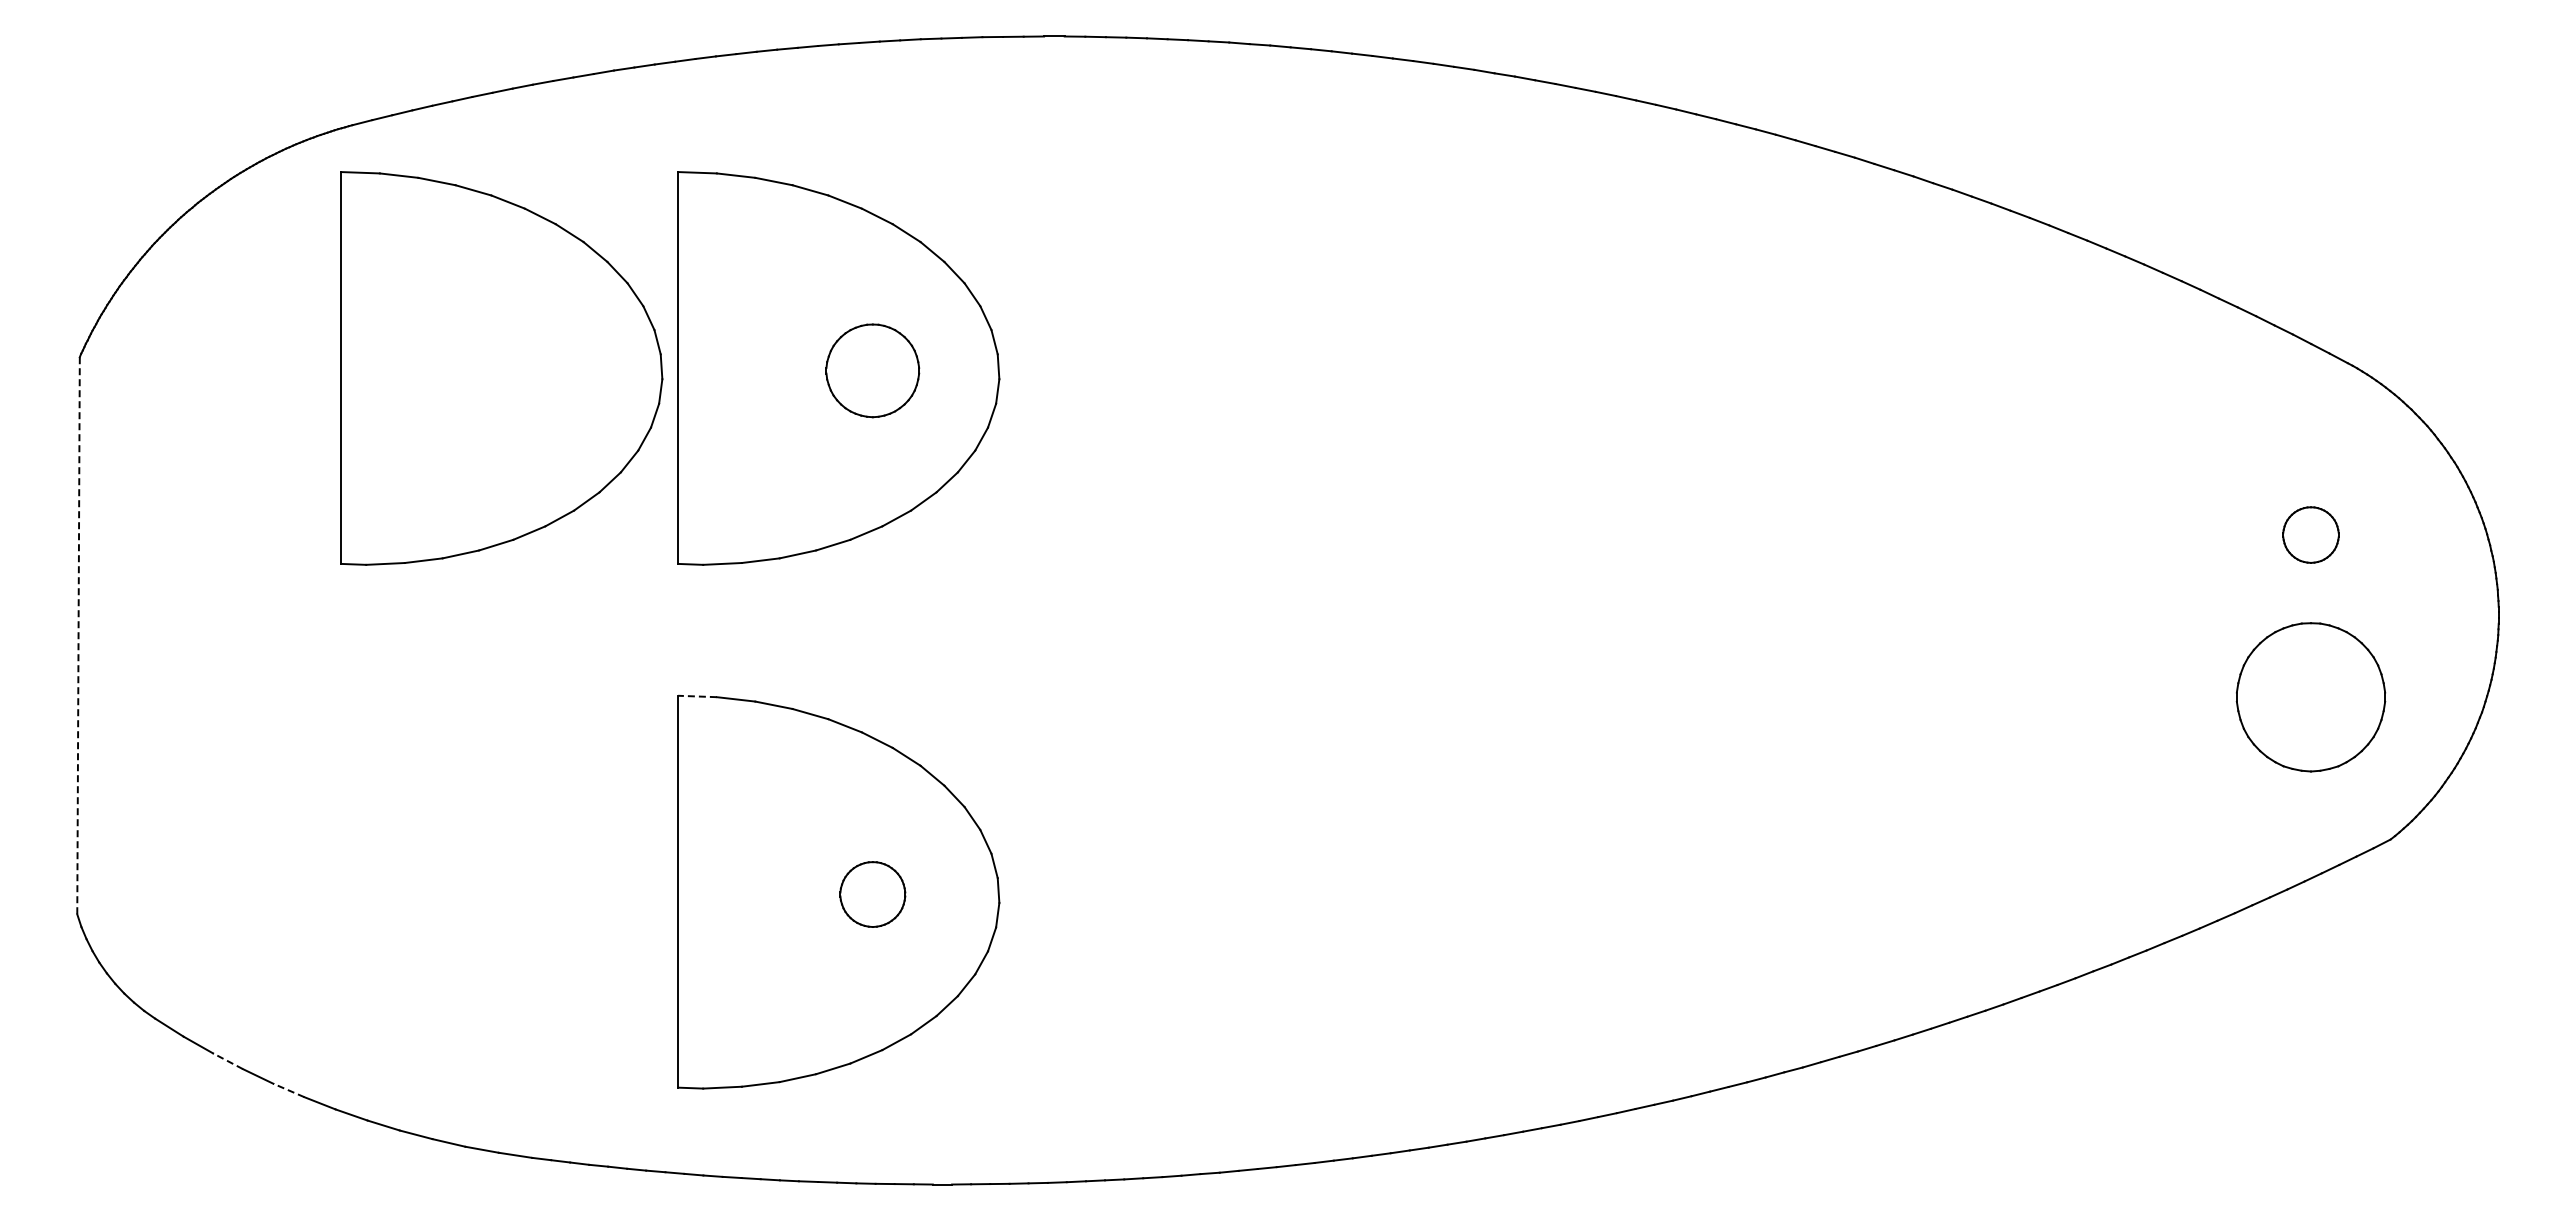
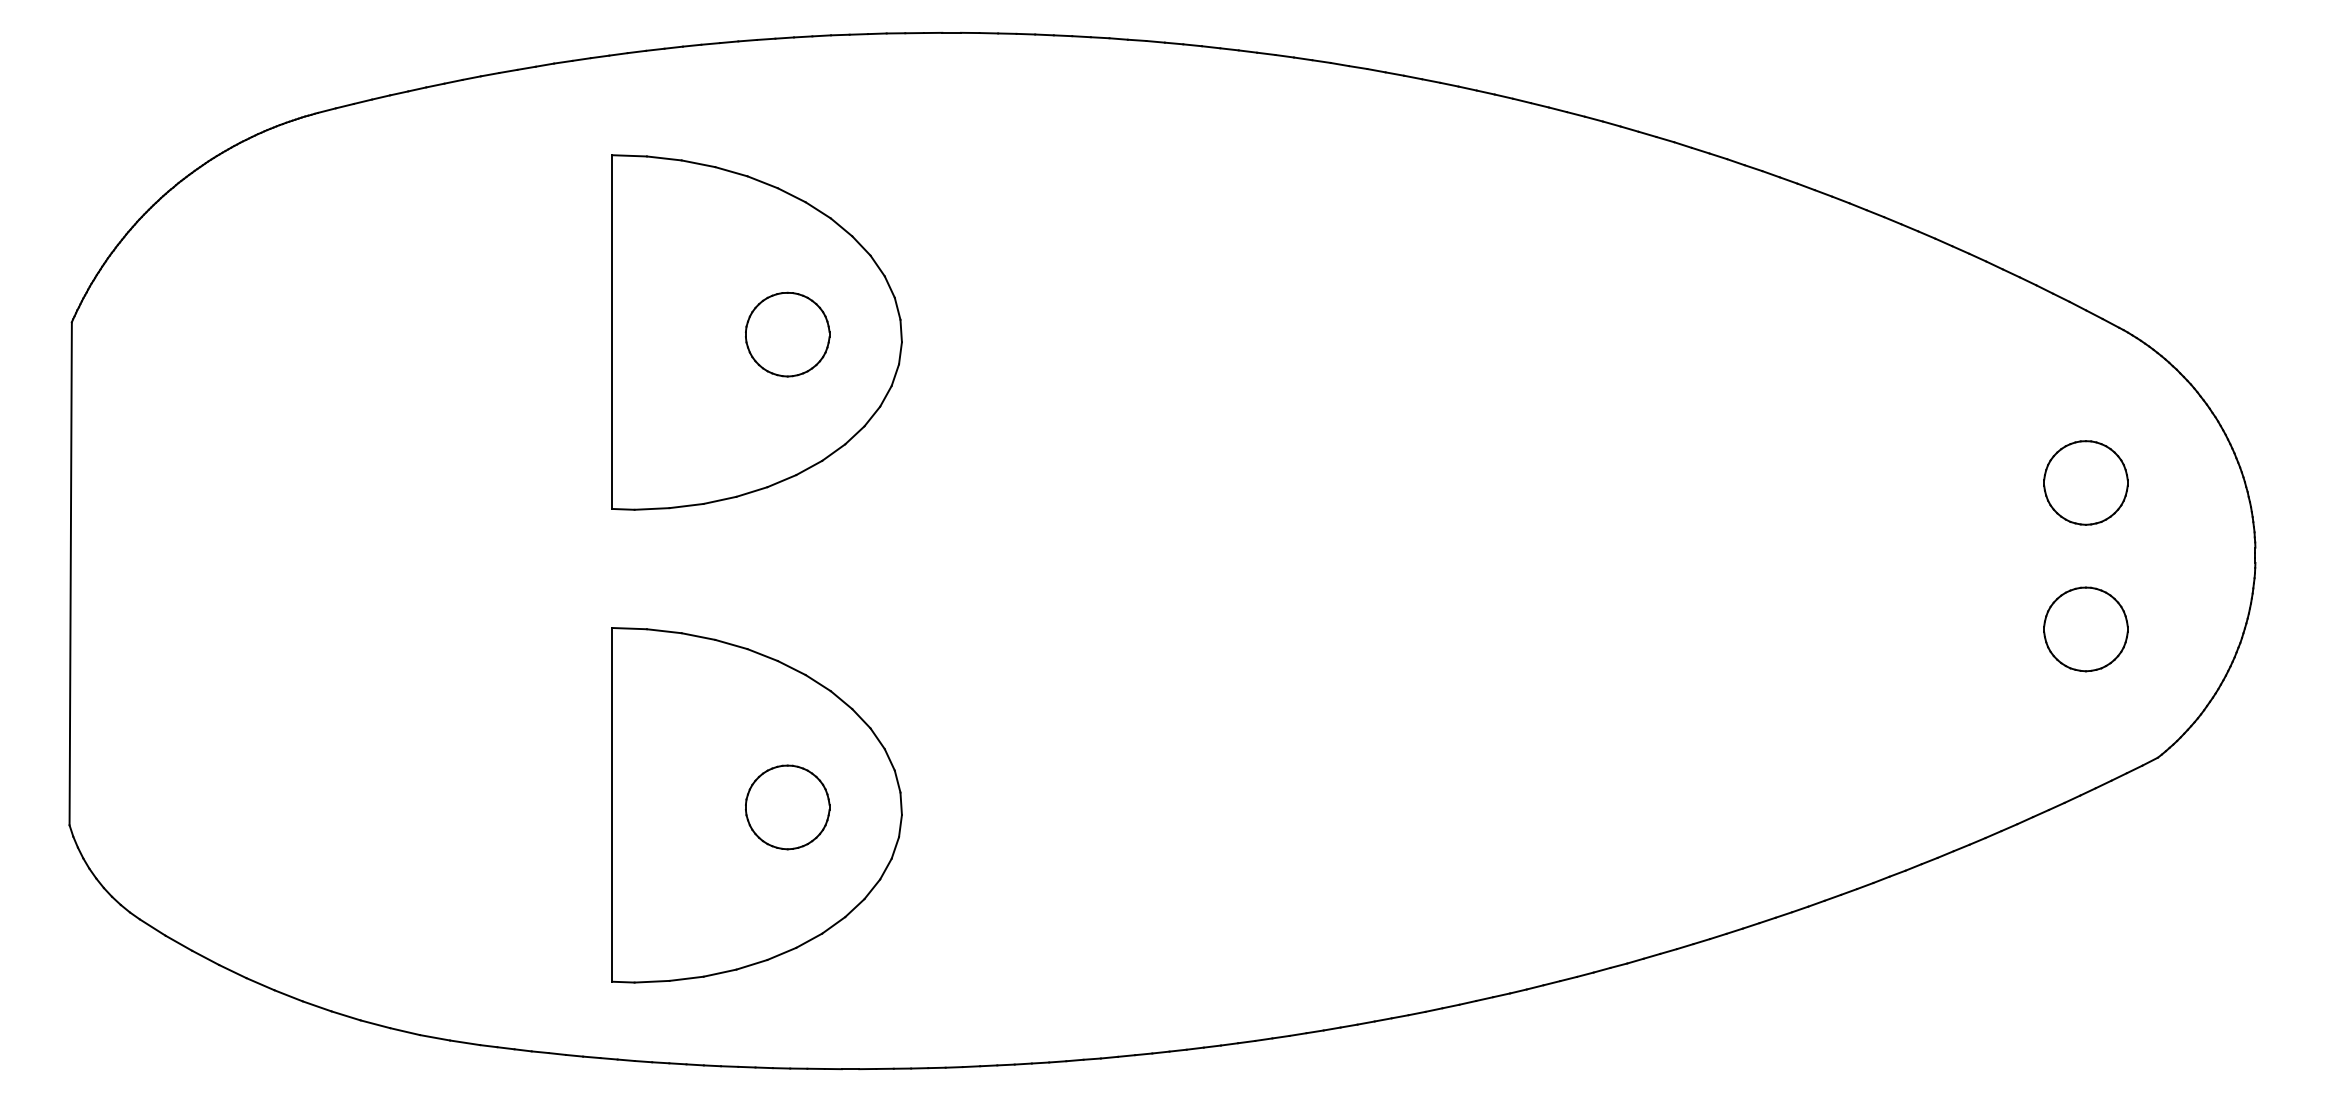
part: (501, 368) -> (452, 332), removed
part: (2310, 534) -> (2085, 482), size x1.67
line: (78, 635) -> (70, 573), dashed -> solid
line: (697, 696) -> (629, 628), dashed -> solid
part: (2310, 697) -> (2085, 629), size x0.62
part: (872, 894) -> (787, 807), size x1.43
line: (228, 1061) -> (206, 958), dashed -> solid
line: (288, 1090) -> (260, 984), dashed -> solid

